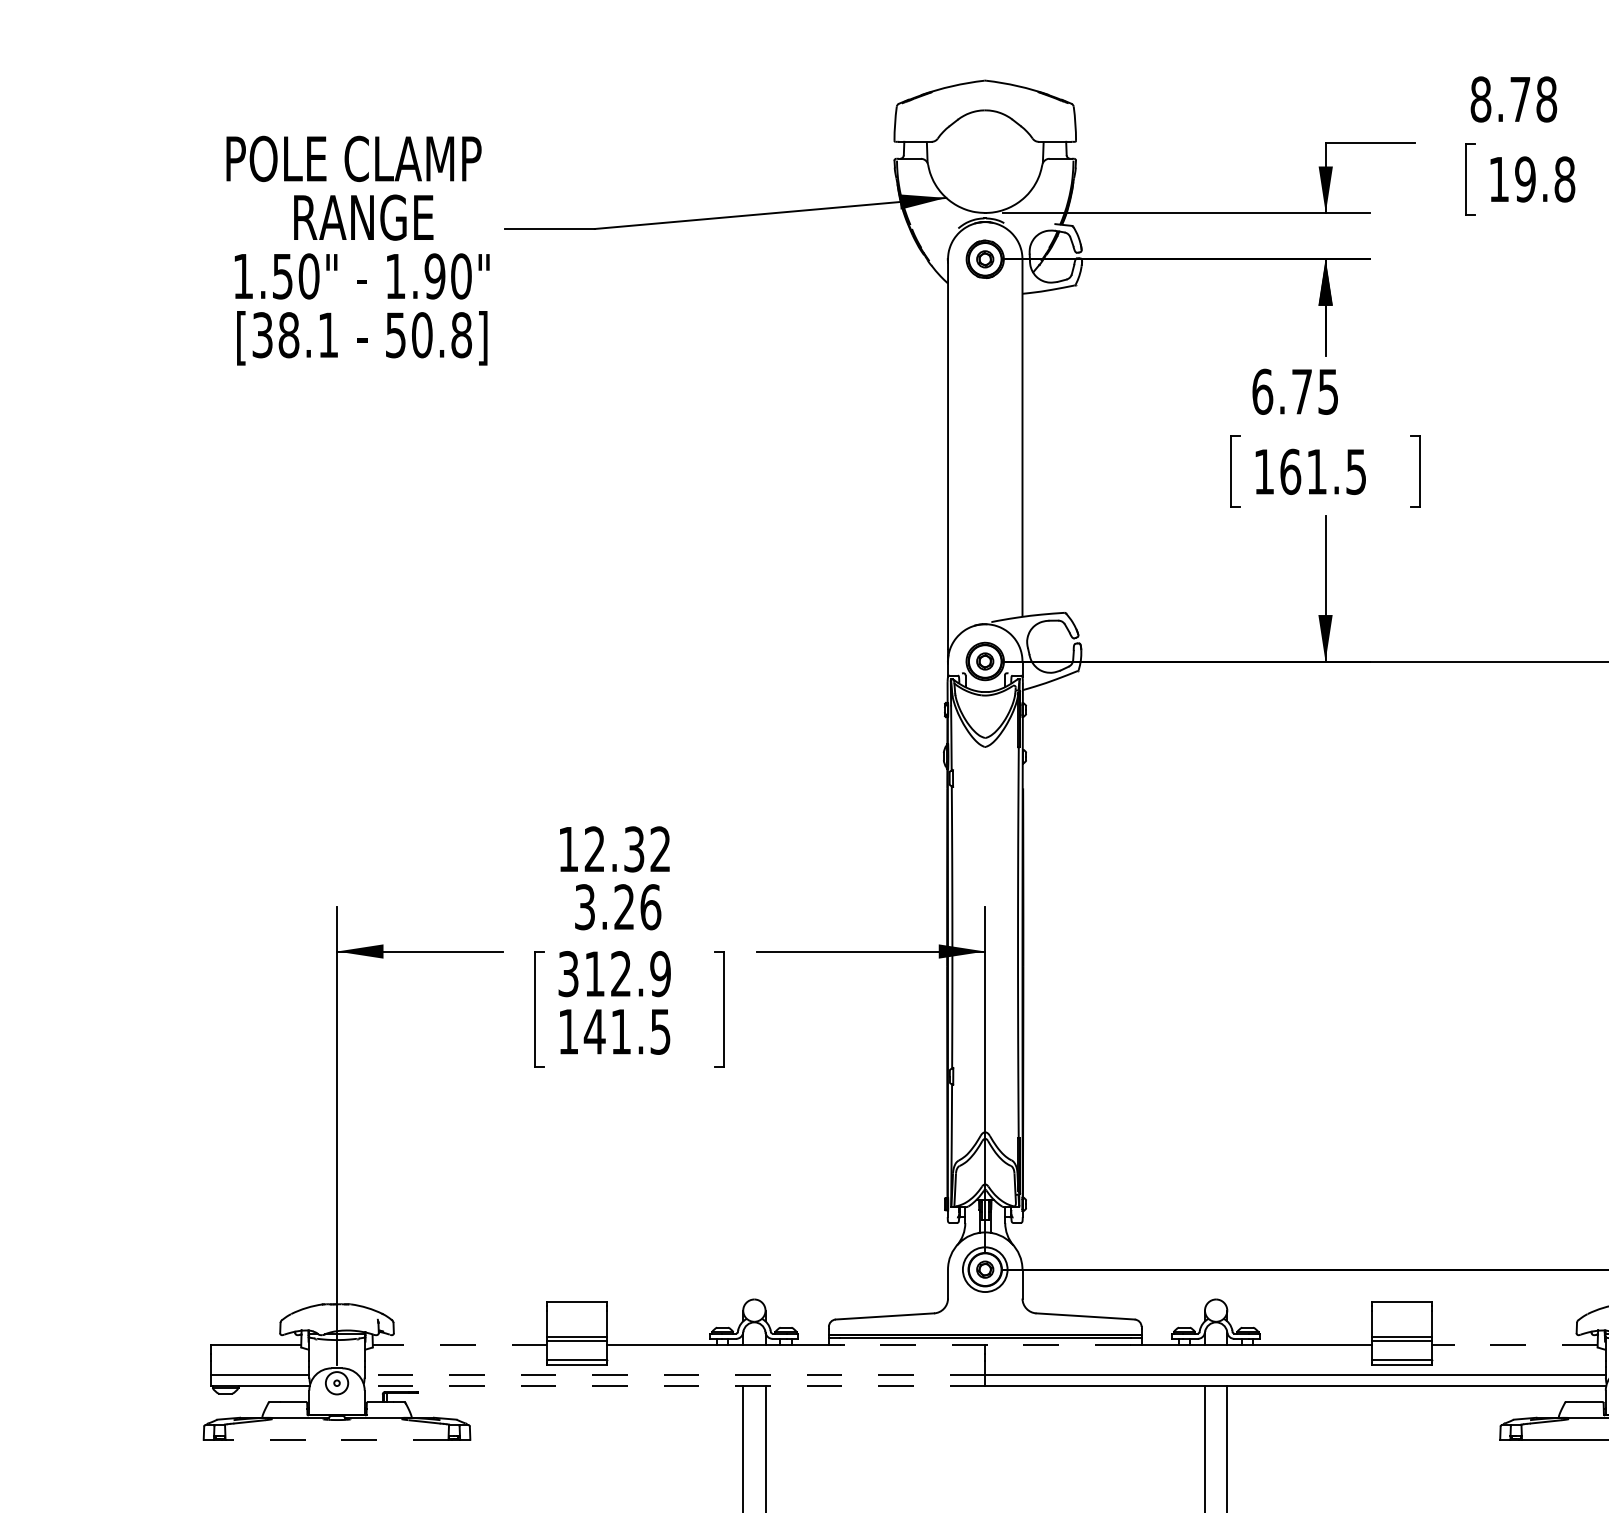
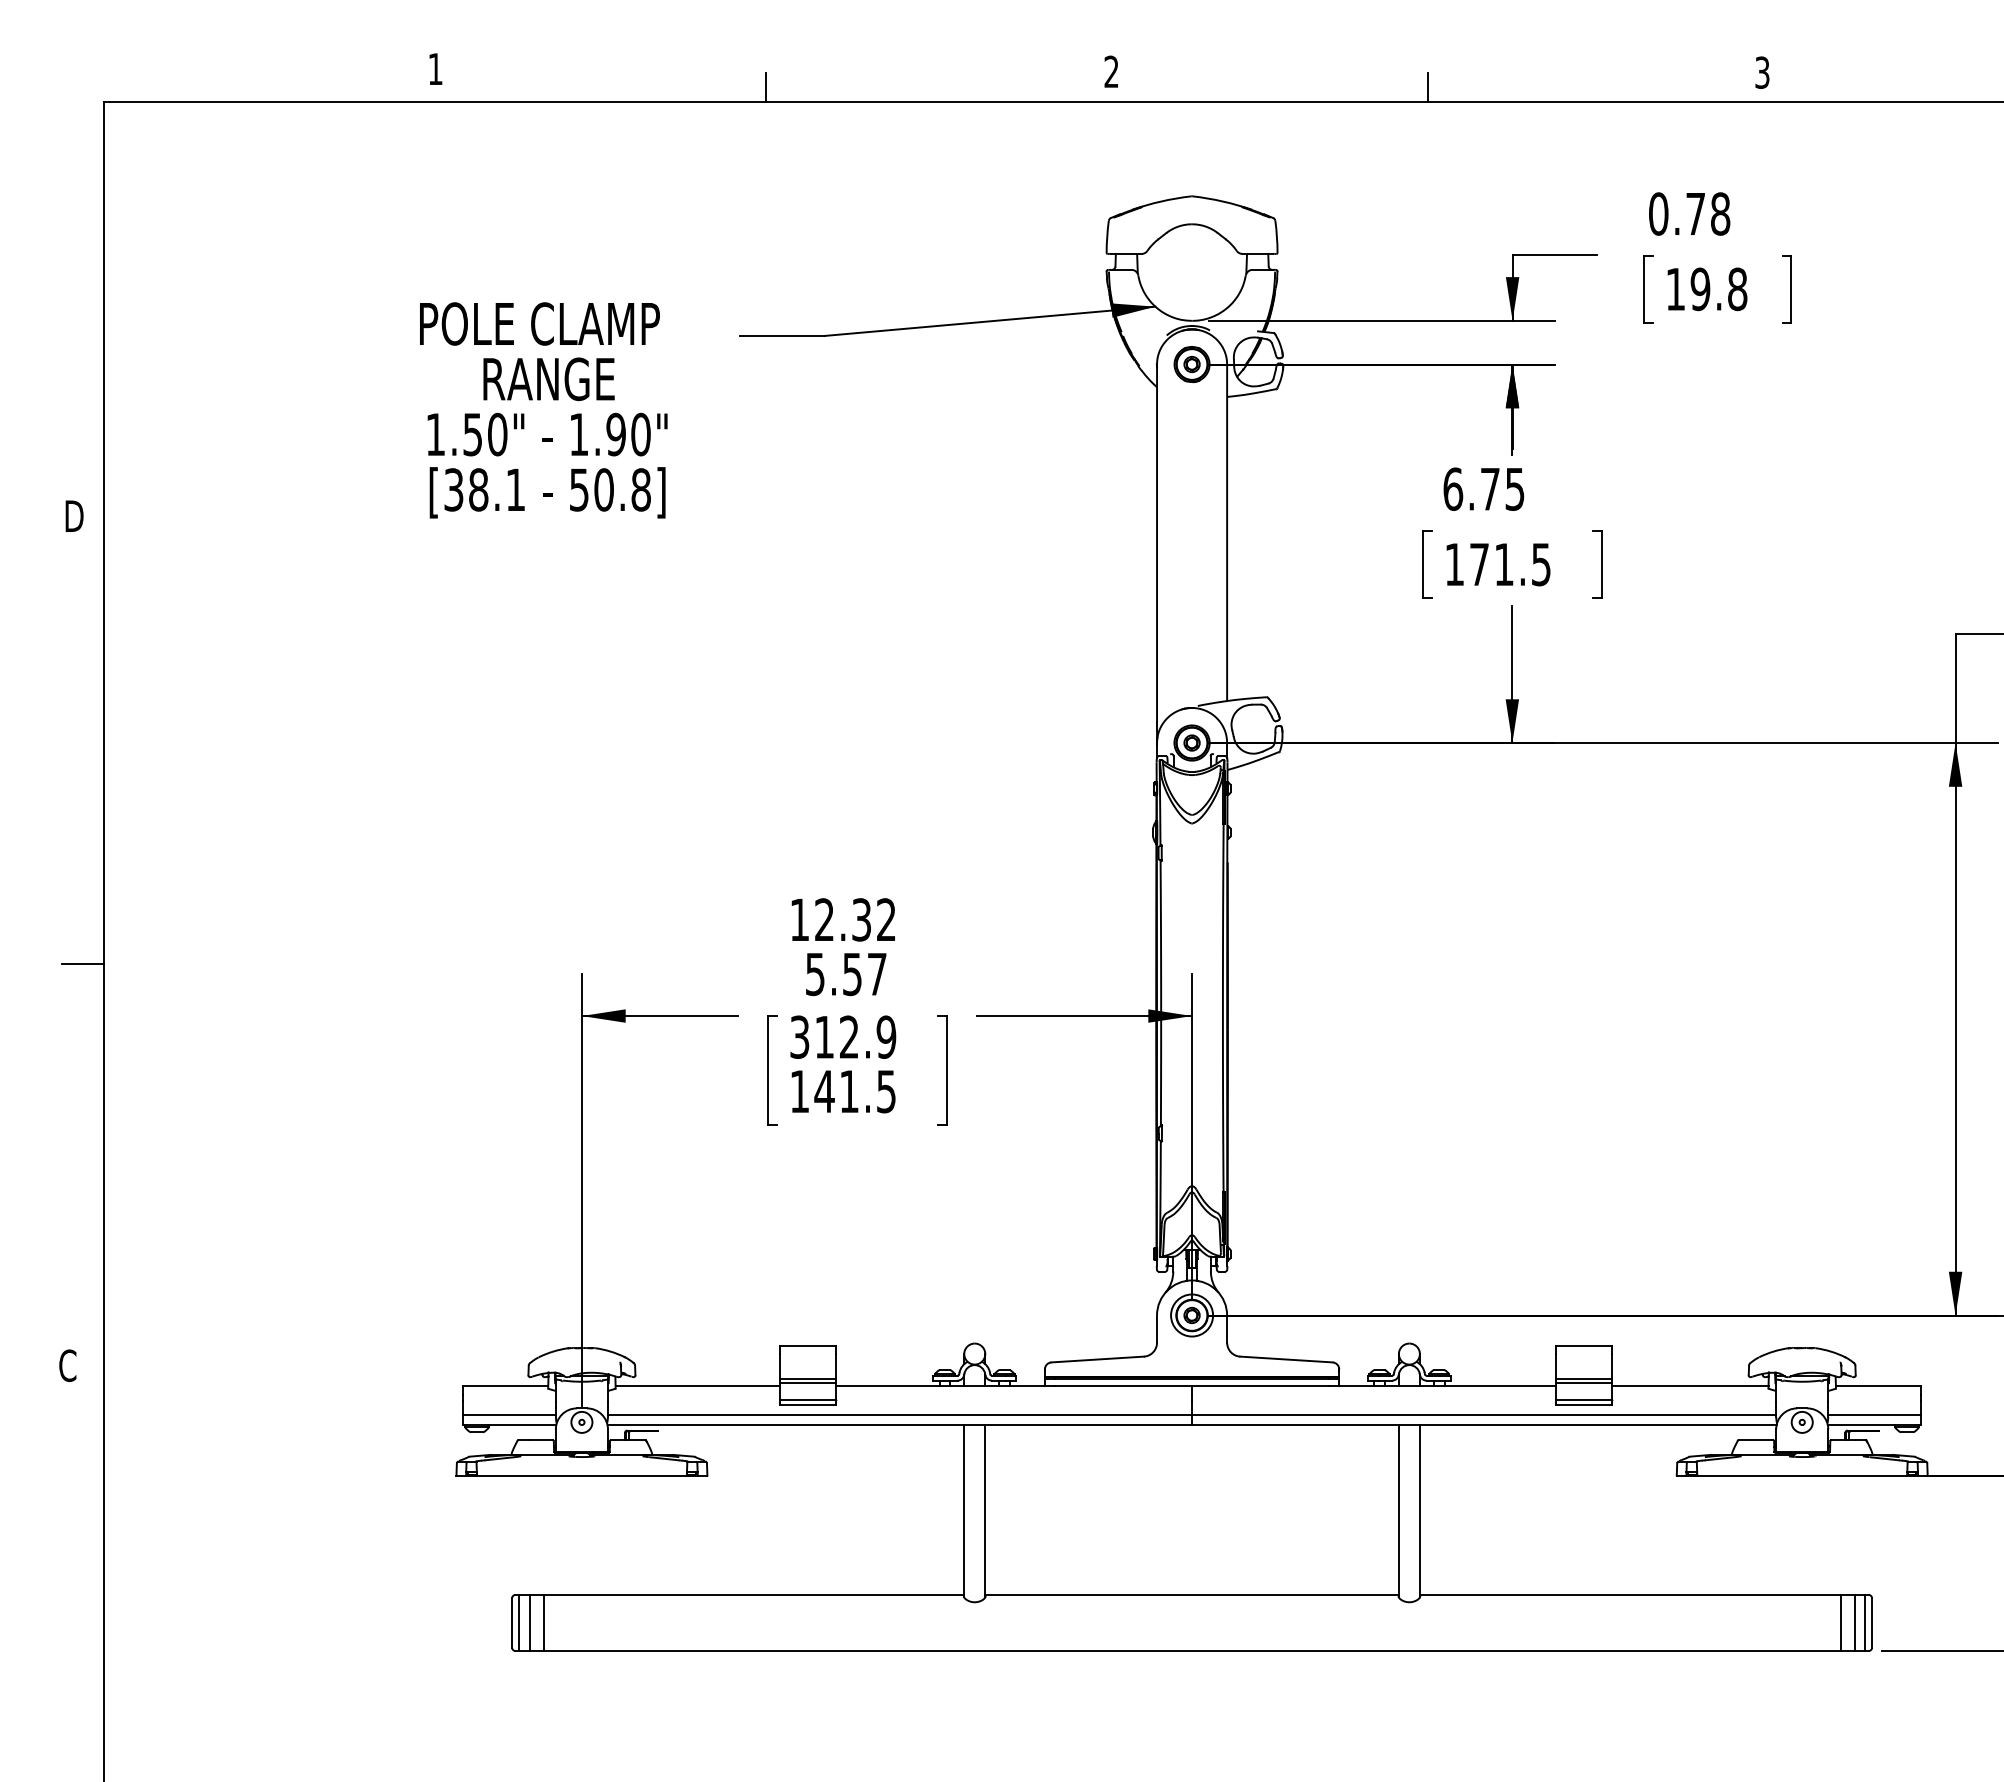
text: (1480, 98) -> (1658, 213), 8.78 -> 0.78
text: (357, 250) -> (543, 410), moved
text: (1290, 471) -> (1479, 564), 161.5 -> 171.5
text: (618, 907) -> (846, 974), 3.26 -> 5.57
line: (459, 1345) -> (697, 1386), dashed -> solid
line: (985, 1345) -> (1192, 1386), dashed -> solid
line: (1513, 1345) -> (1689, 1386), dashed -> solid
line: (674, 1374) -> (899, 1414), dashed -> solid
line: (674, 1386) -> (899, 1425), dashed -> solid
line: (336, 1439) -> (581, 1475), dashed -> solid

